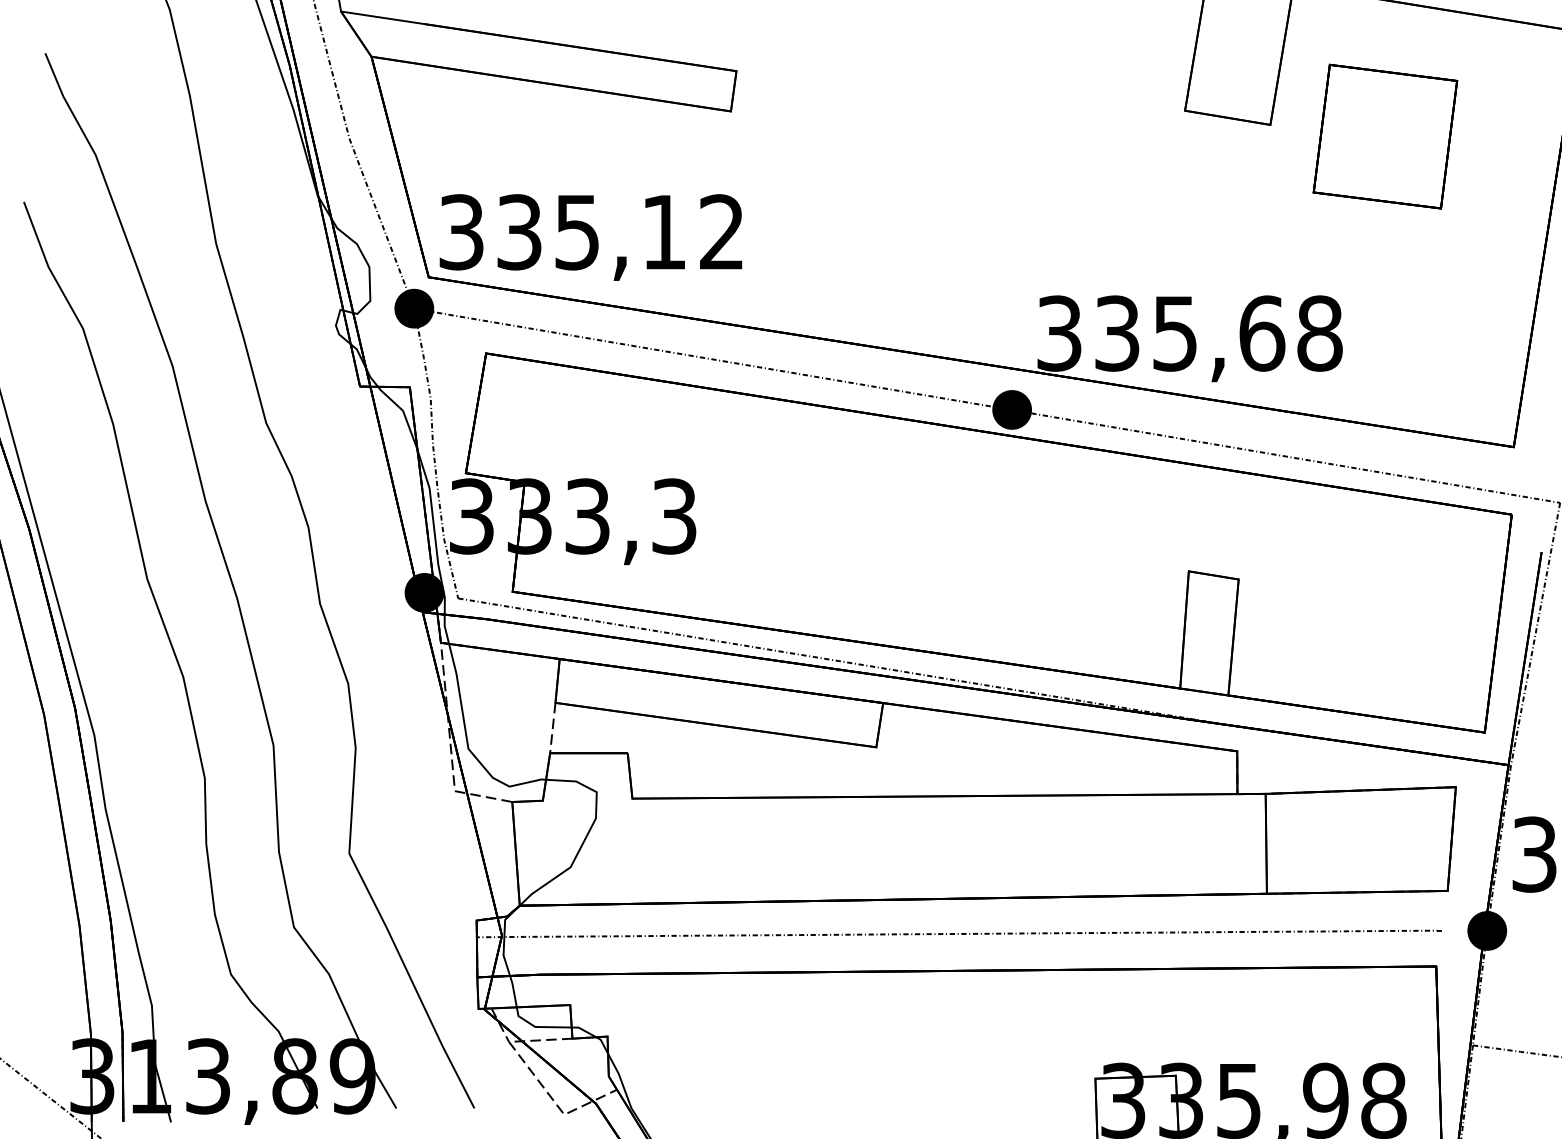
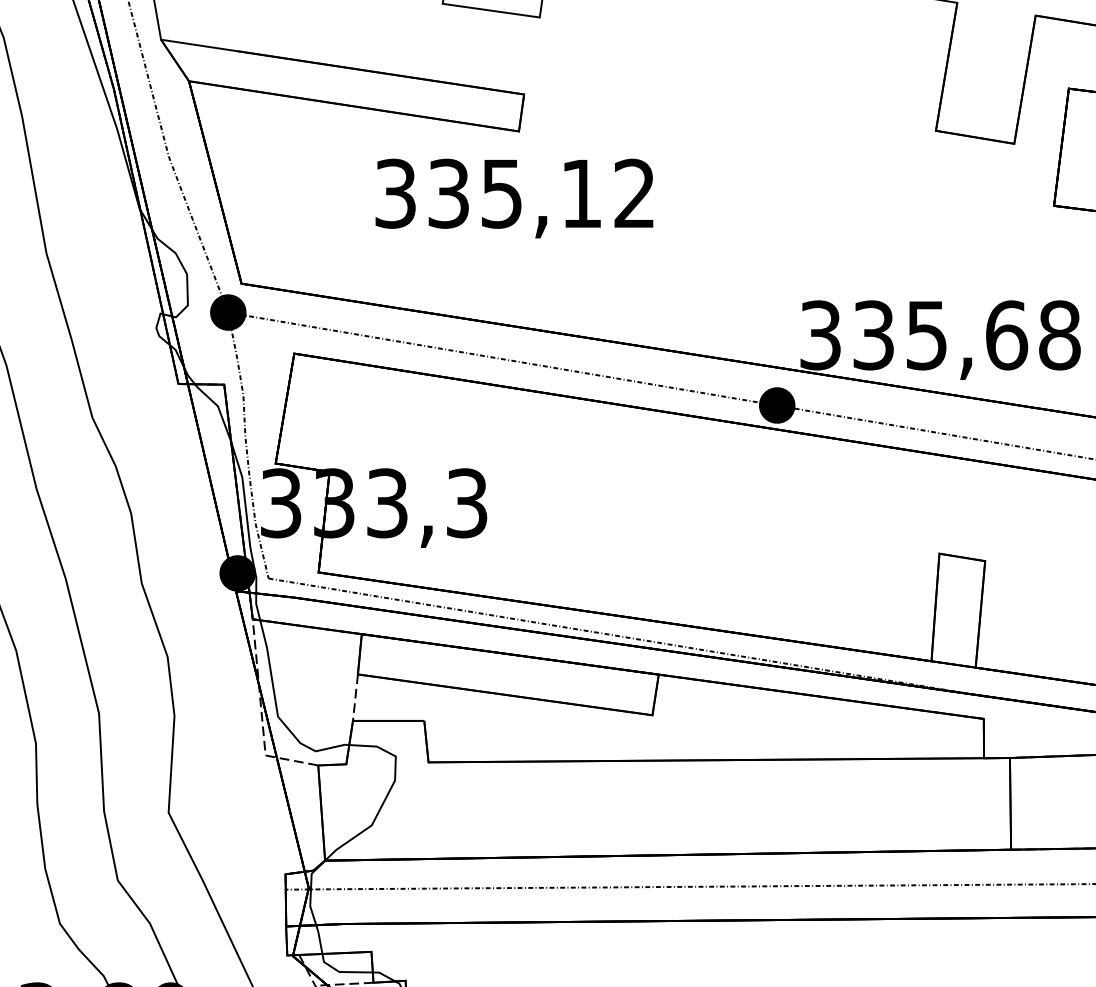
text: (590, 237) -> (514, 198), moved

